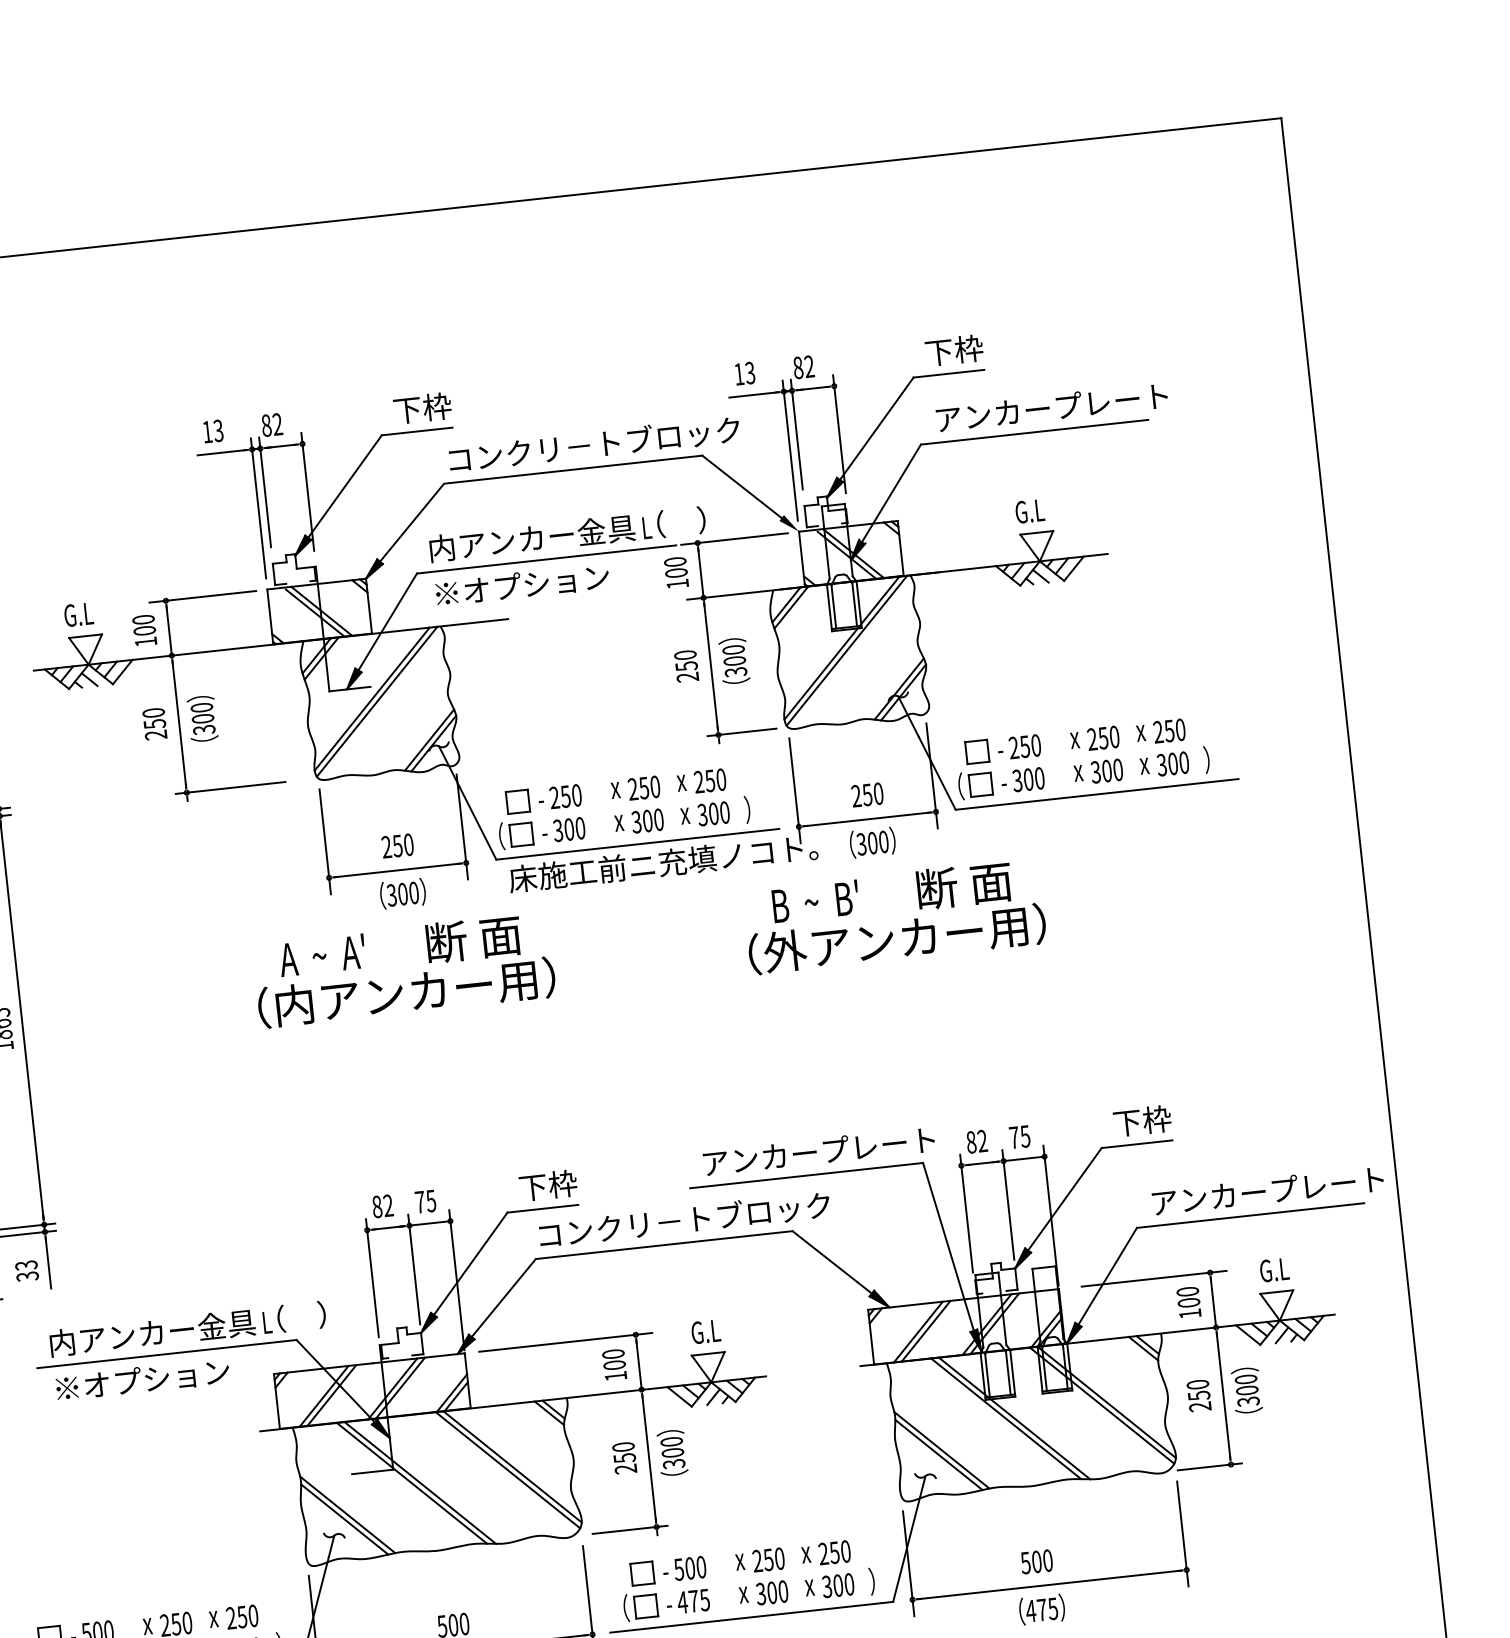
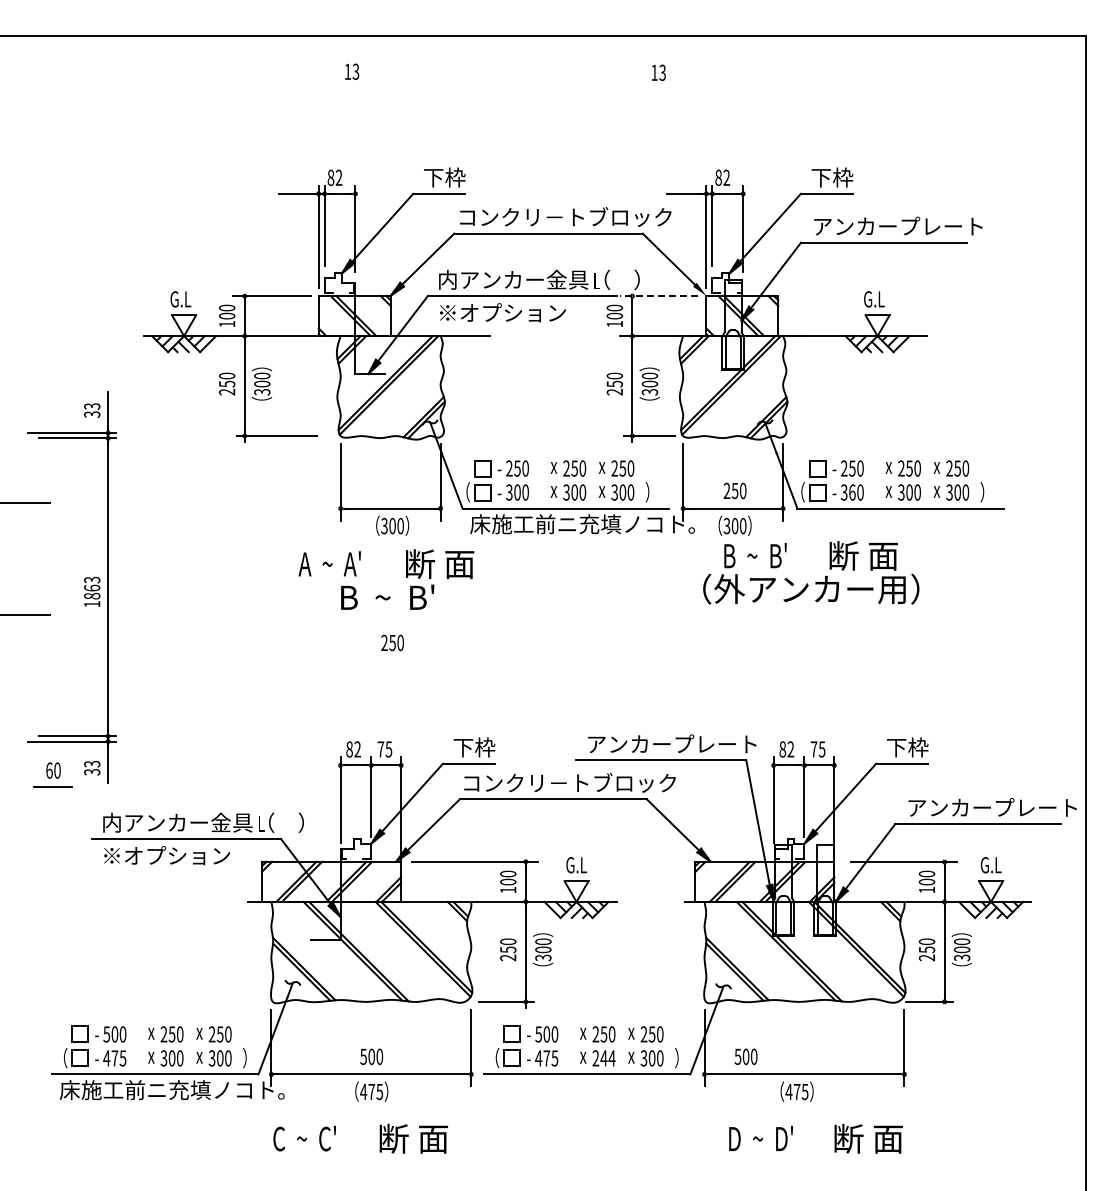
text: (744, 373) -> (658, 72), moved
text: (213, 430) -> (352, 71), moved
line: (734, 539) -> (659, 296), solid -> dashed
text: (1028, 779) -> (852, 492), 300 -> 360
text: (397, 845) -> (392, 642), moved
text: (895, 916) -> (811, 572), moved
text: (406, 992) -> (387, 597), （内アンカー用） -> B  ~  B'
text: (1036, 1561) -> (745, 1056), moved
text: (771, 1593) -> (603, 1058), 300 -> 244

